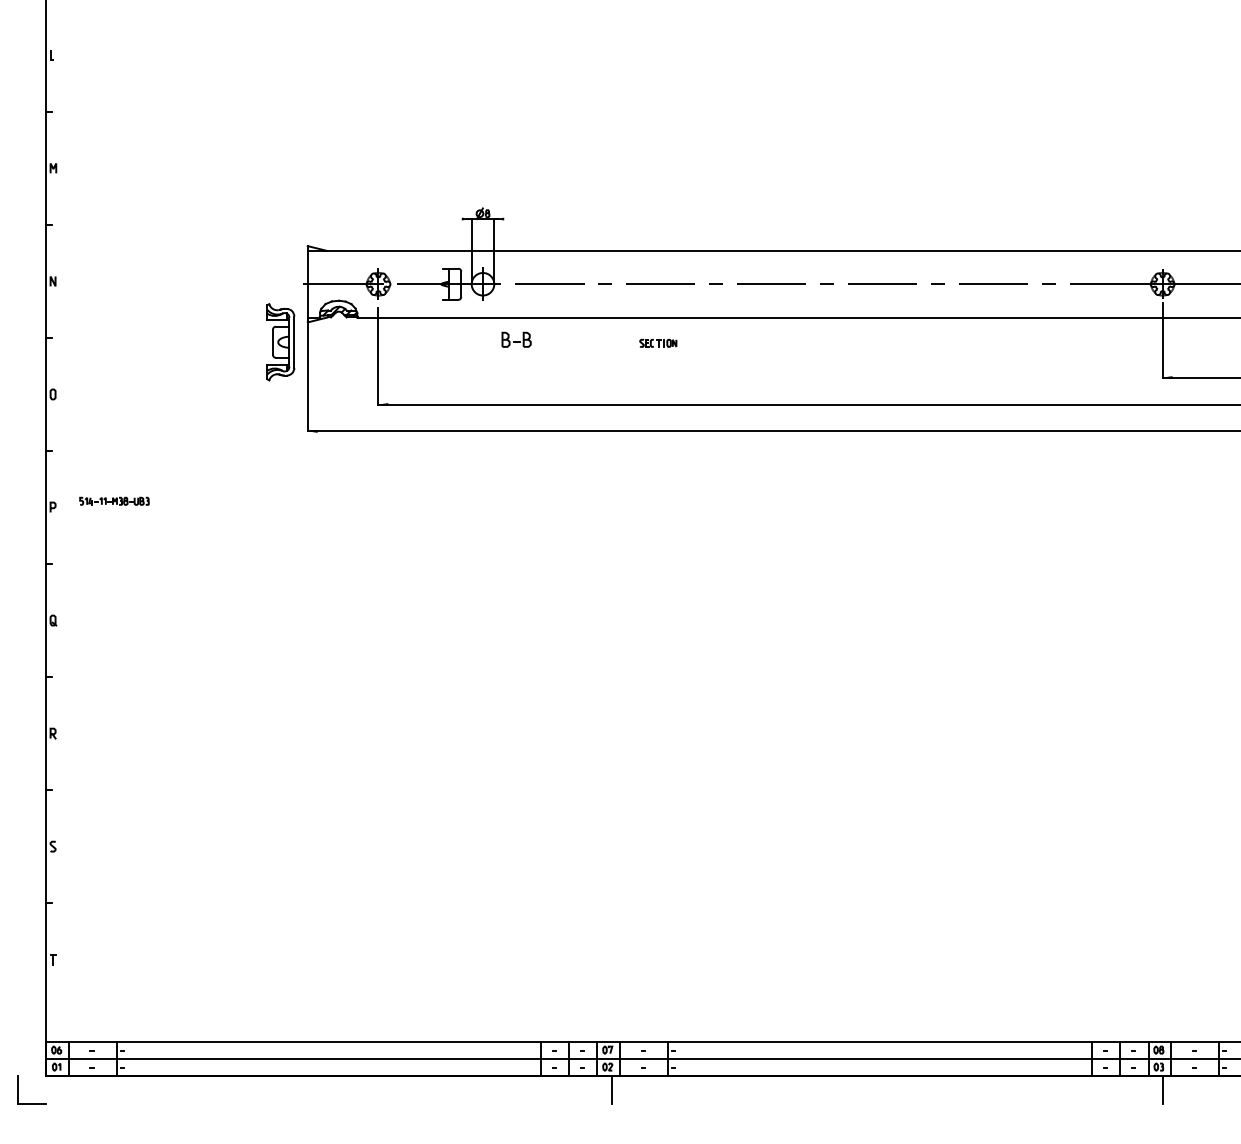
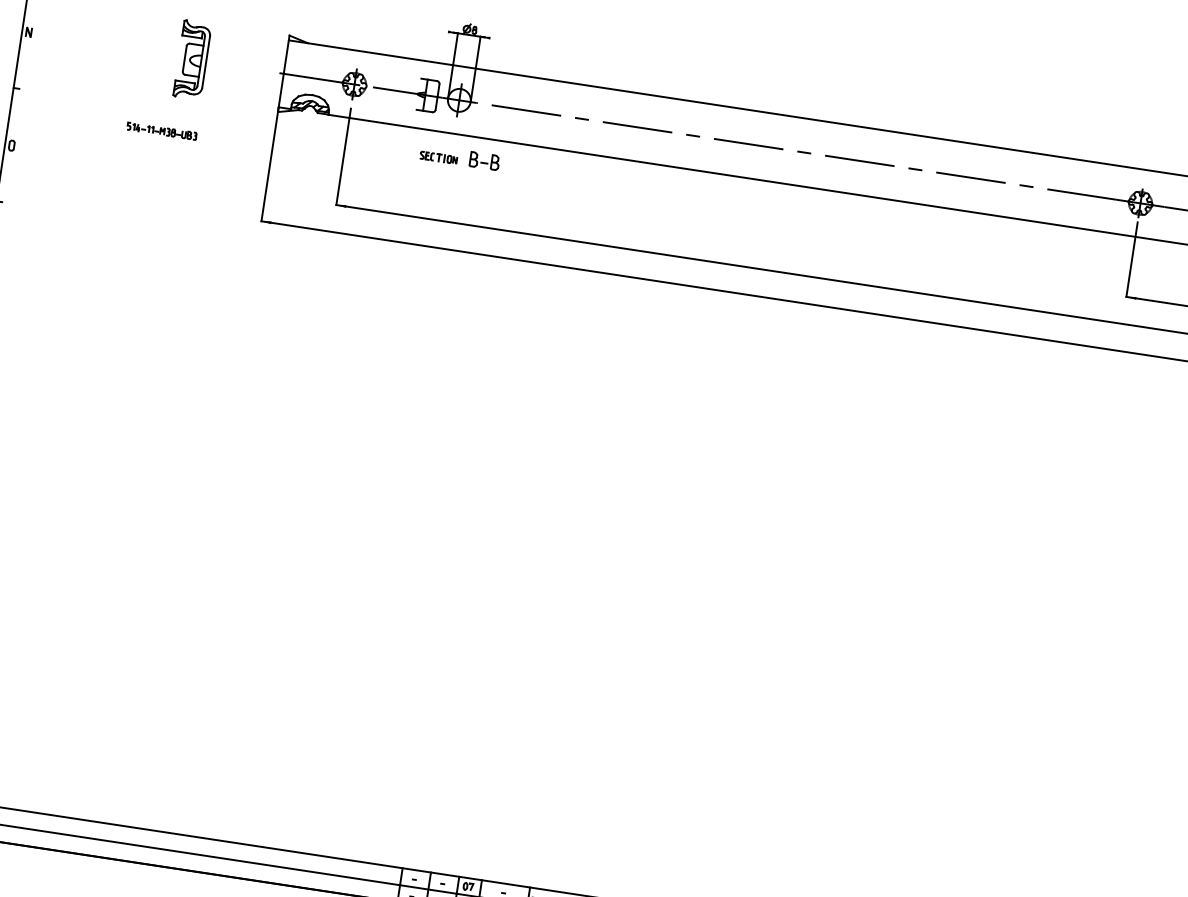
part: (280, 342) -> (192, 60), moved
part: (658, 342) -> (439, 157), moved
part: (114, 500) -> (162, 130), moved

